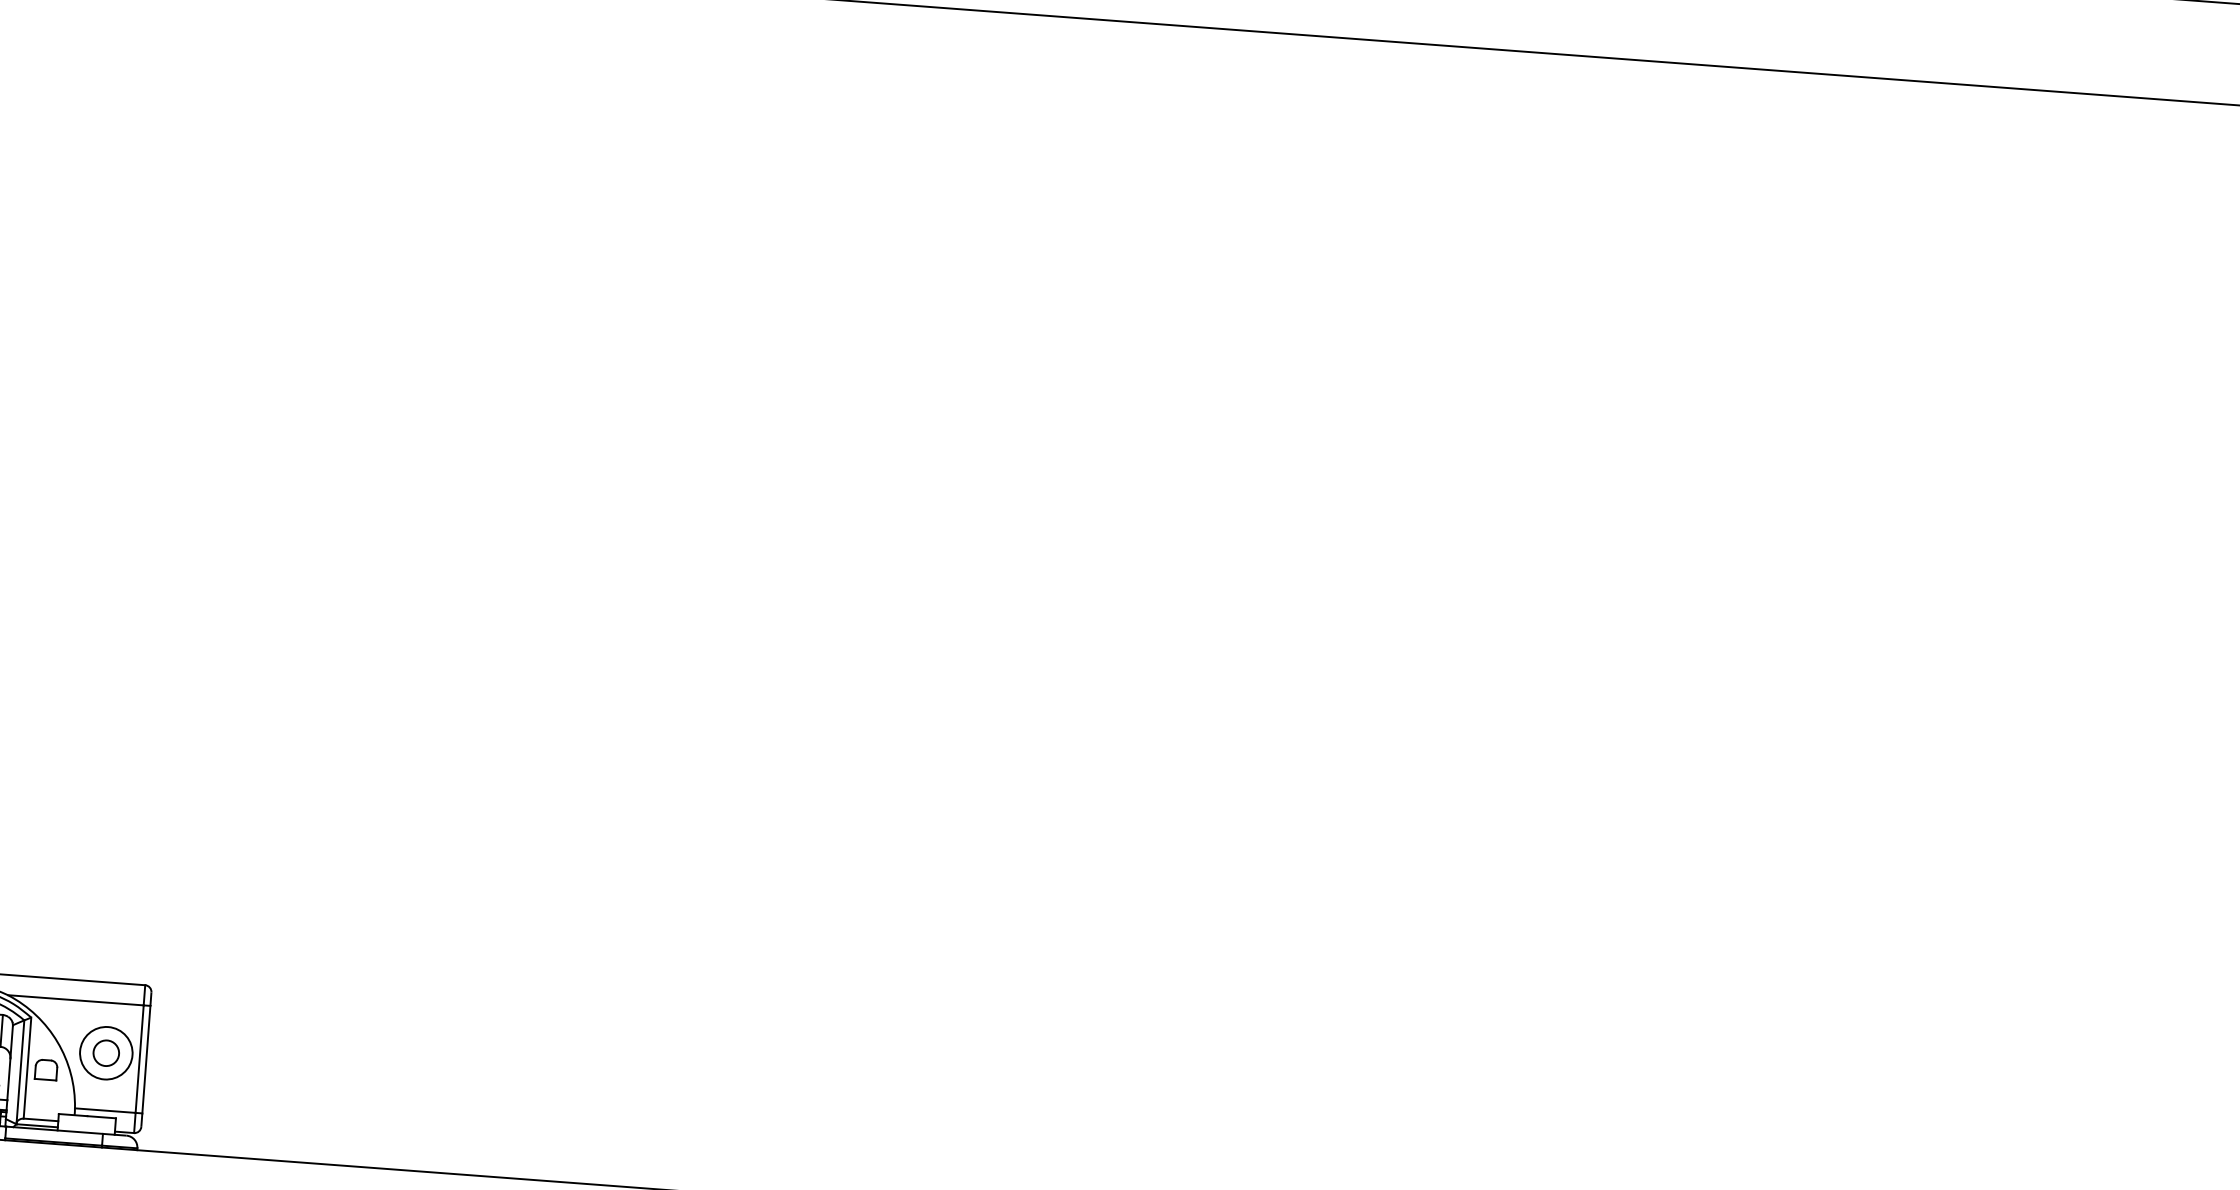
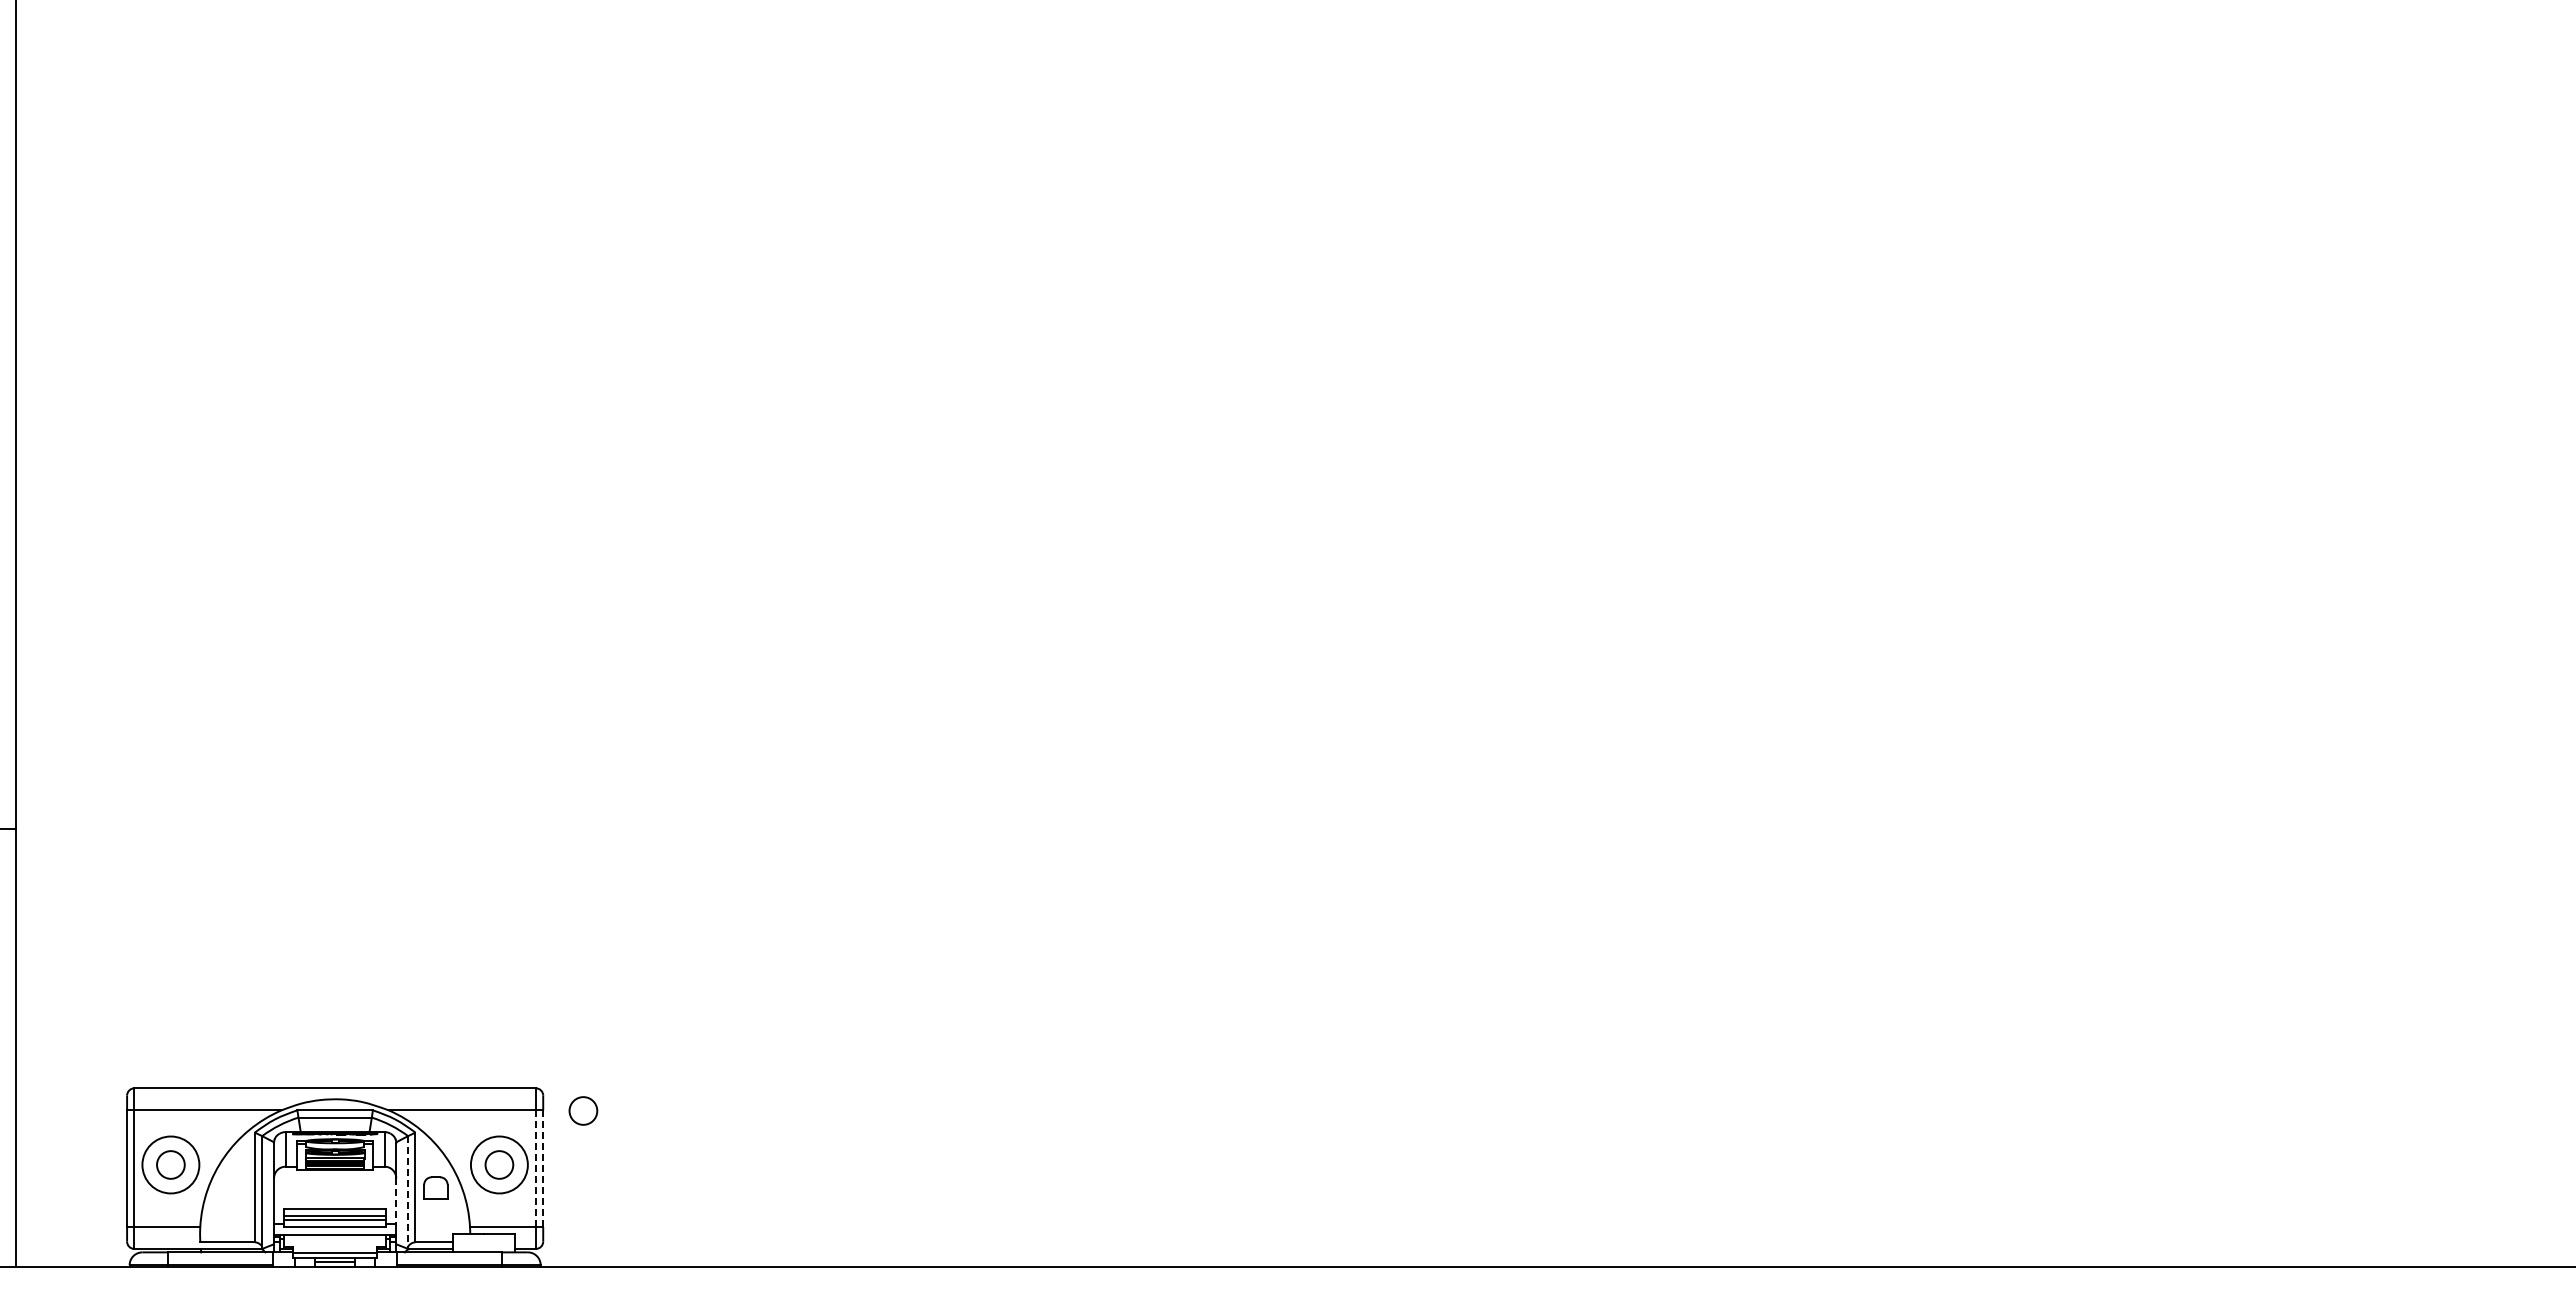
circle: (187, 1008) -> (583, 1110), added
line: (139, 1059) -> (535, 1169), solid -> dashed
line: (146, 1060) -> (543, 1169), solid -> dashed
line: (20, 1071) -> (408, 1191), solid -> dashed
line: (9, 1079) -> (396, 1201), solid -> dashed

